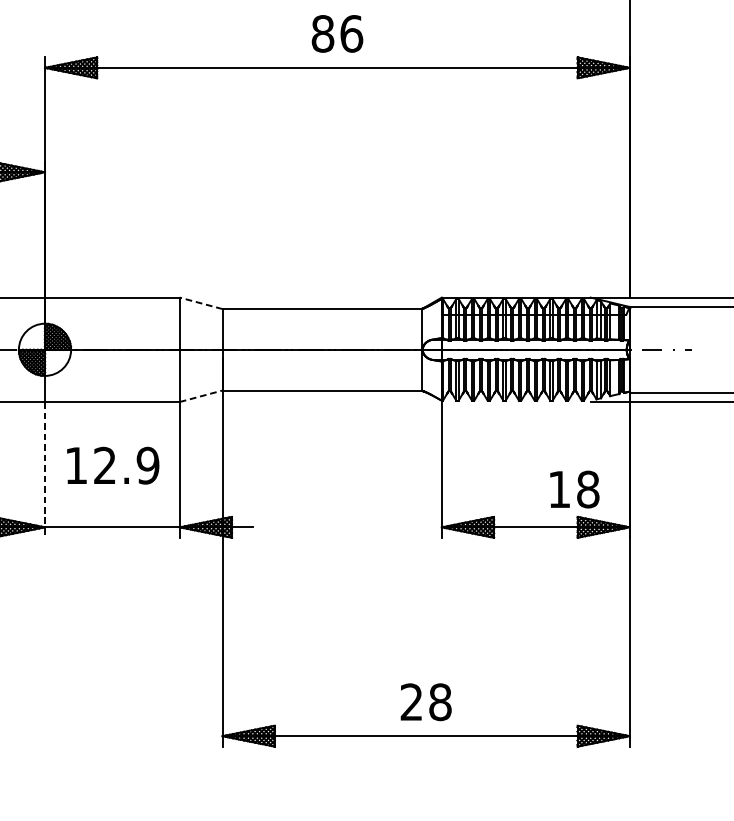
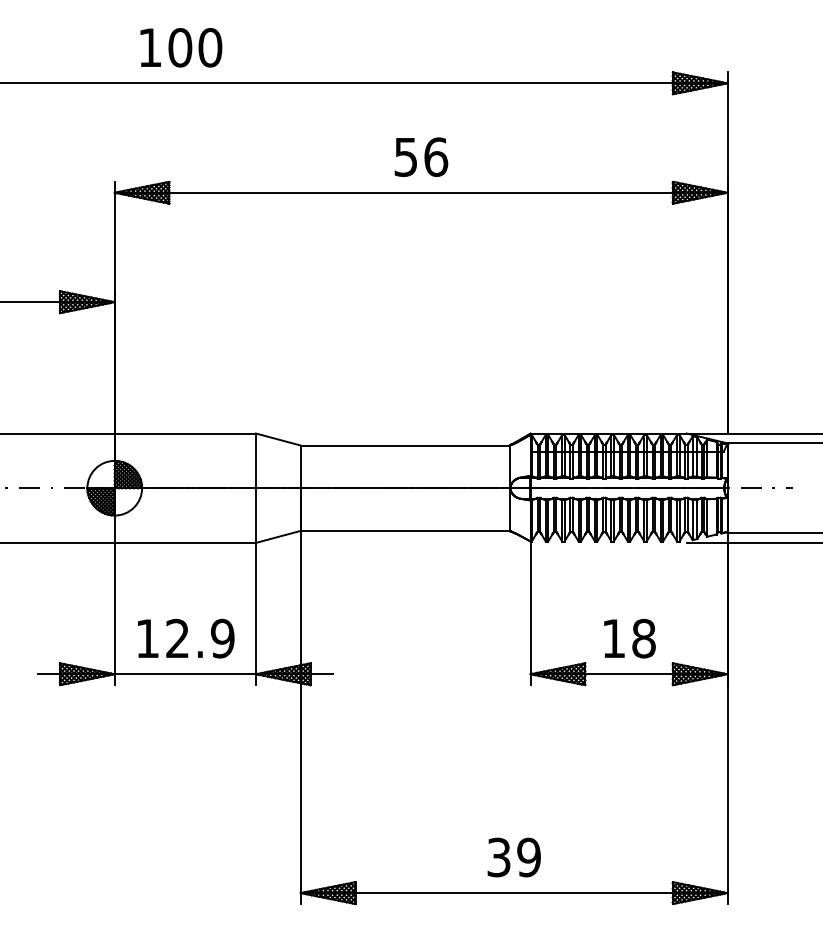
text: (322, 33) -> (405, 156), 86 -> 56
line: (200, 303) -> (277, 439), dashed -> solid
line: (201, 395) -> (278, 536), dashed -> solid
text: (113, 465) -> (186, 638), moved
line: (44, 470) -> (114, 614), dashed -> solid
text: (574, 489) -> (629, 638), moved
text: (425, 702) -> (513, 857), 28 -> 39

